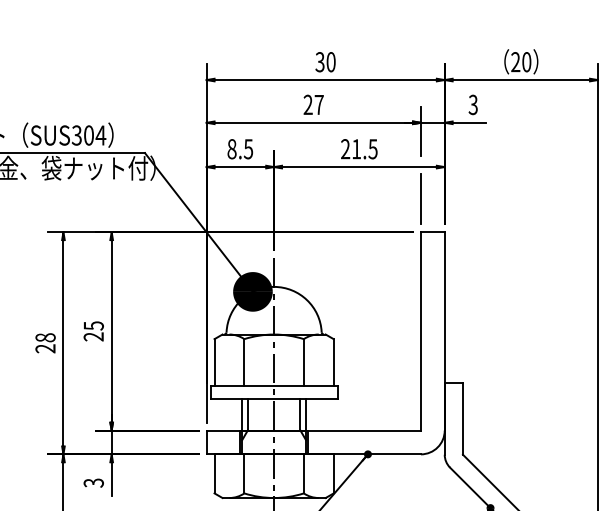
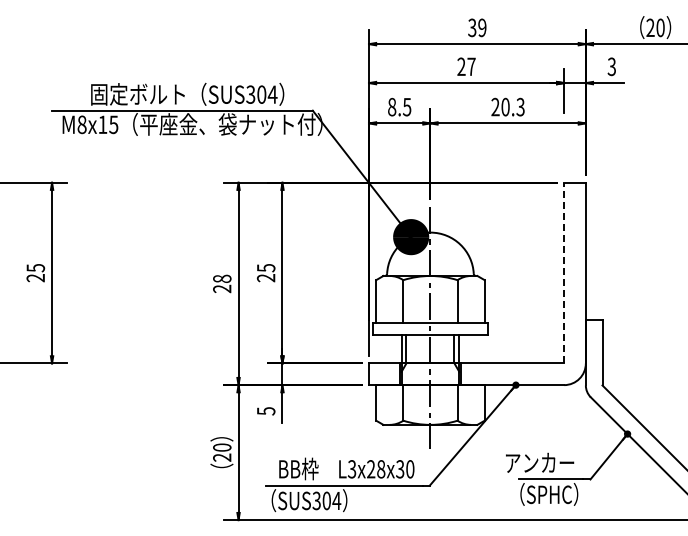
text: (331, 61) -> (482, 27), 30 -> 39
text: (364, 148) -> (512, 106), 21.5 -> 20.3
line: (421, 198) -> (564, 152), removed
line: (421, 330) -> (564, 272), solid -> dashed
text: (93, 482) -> (265, 410), 3 -> 5

